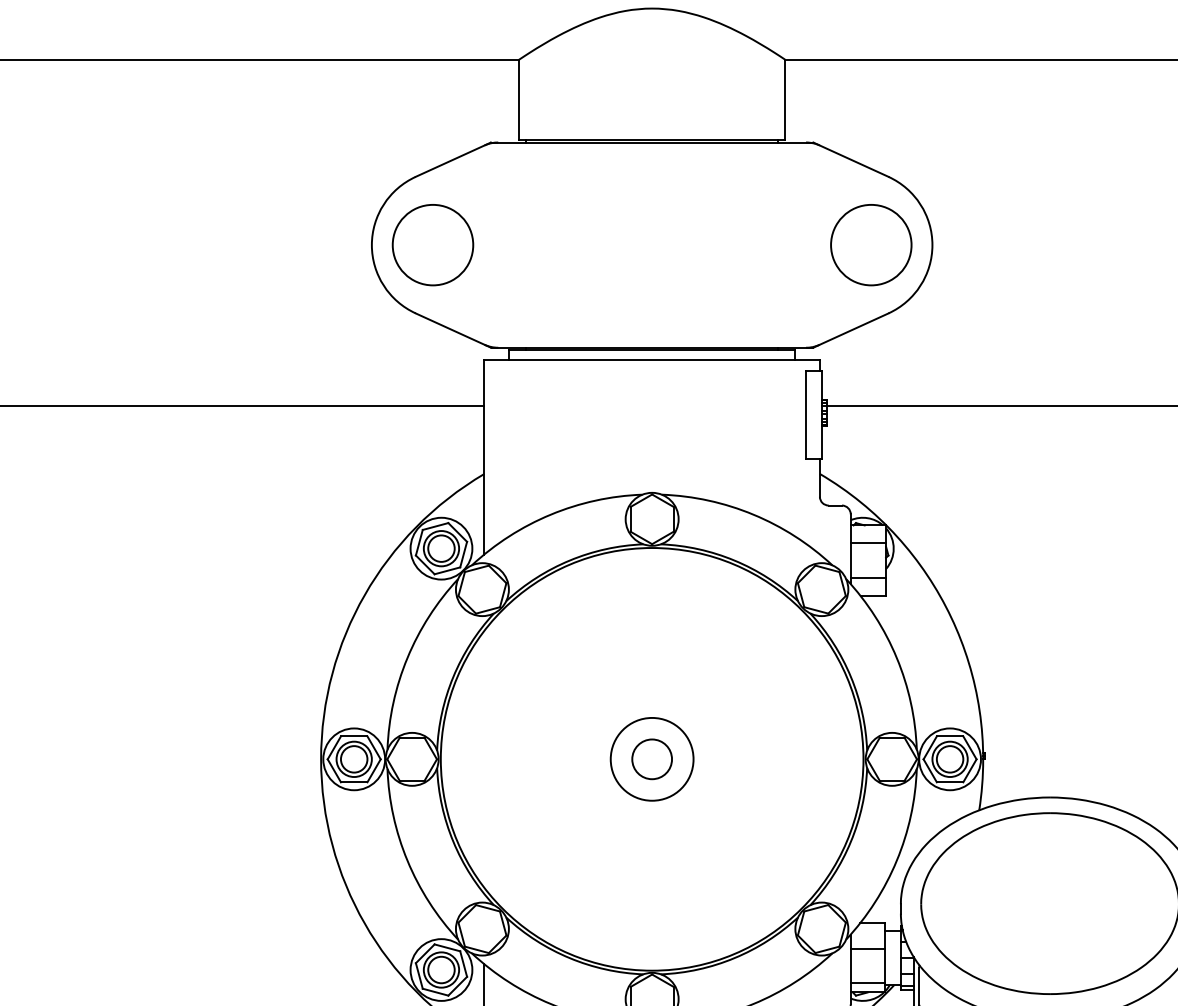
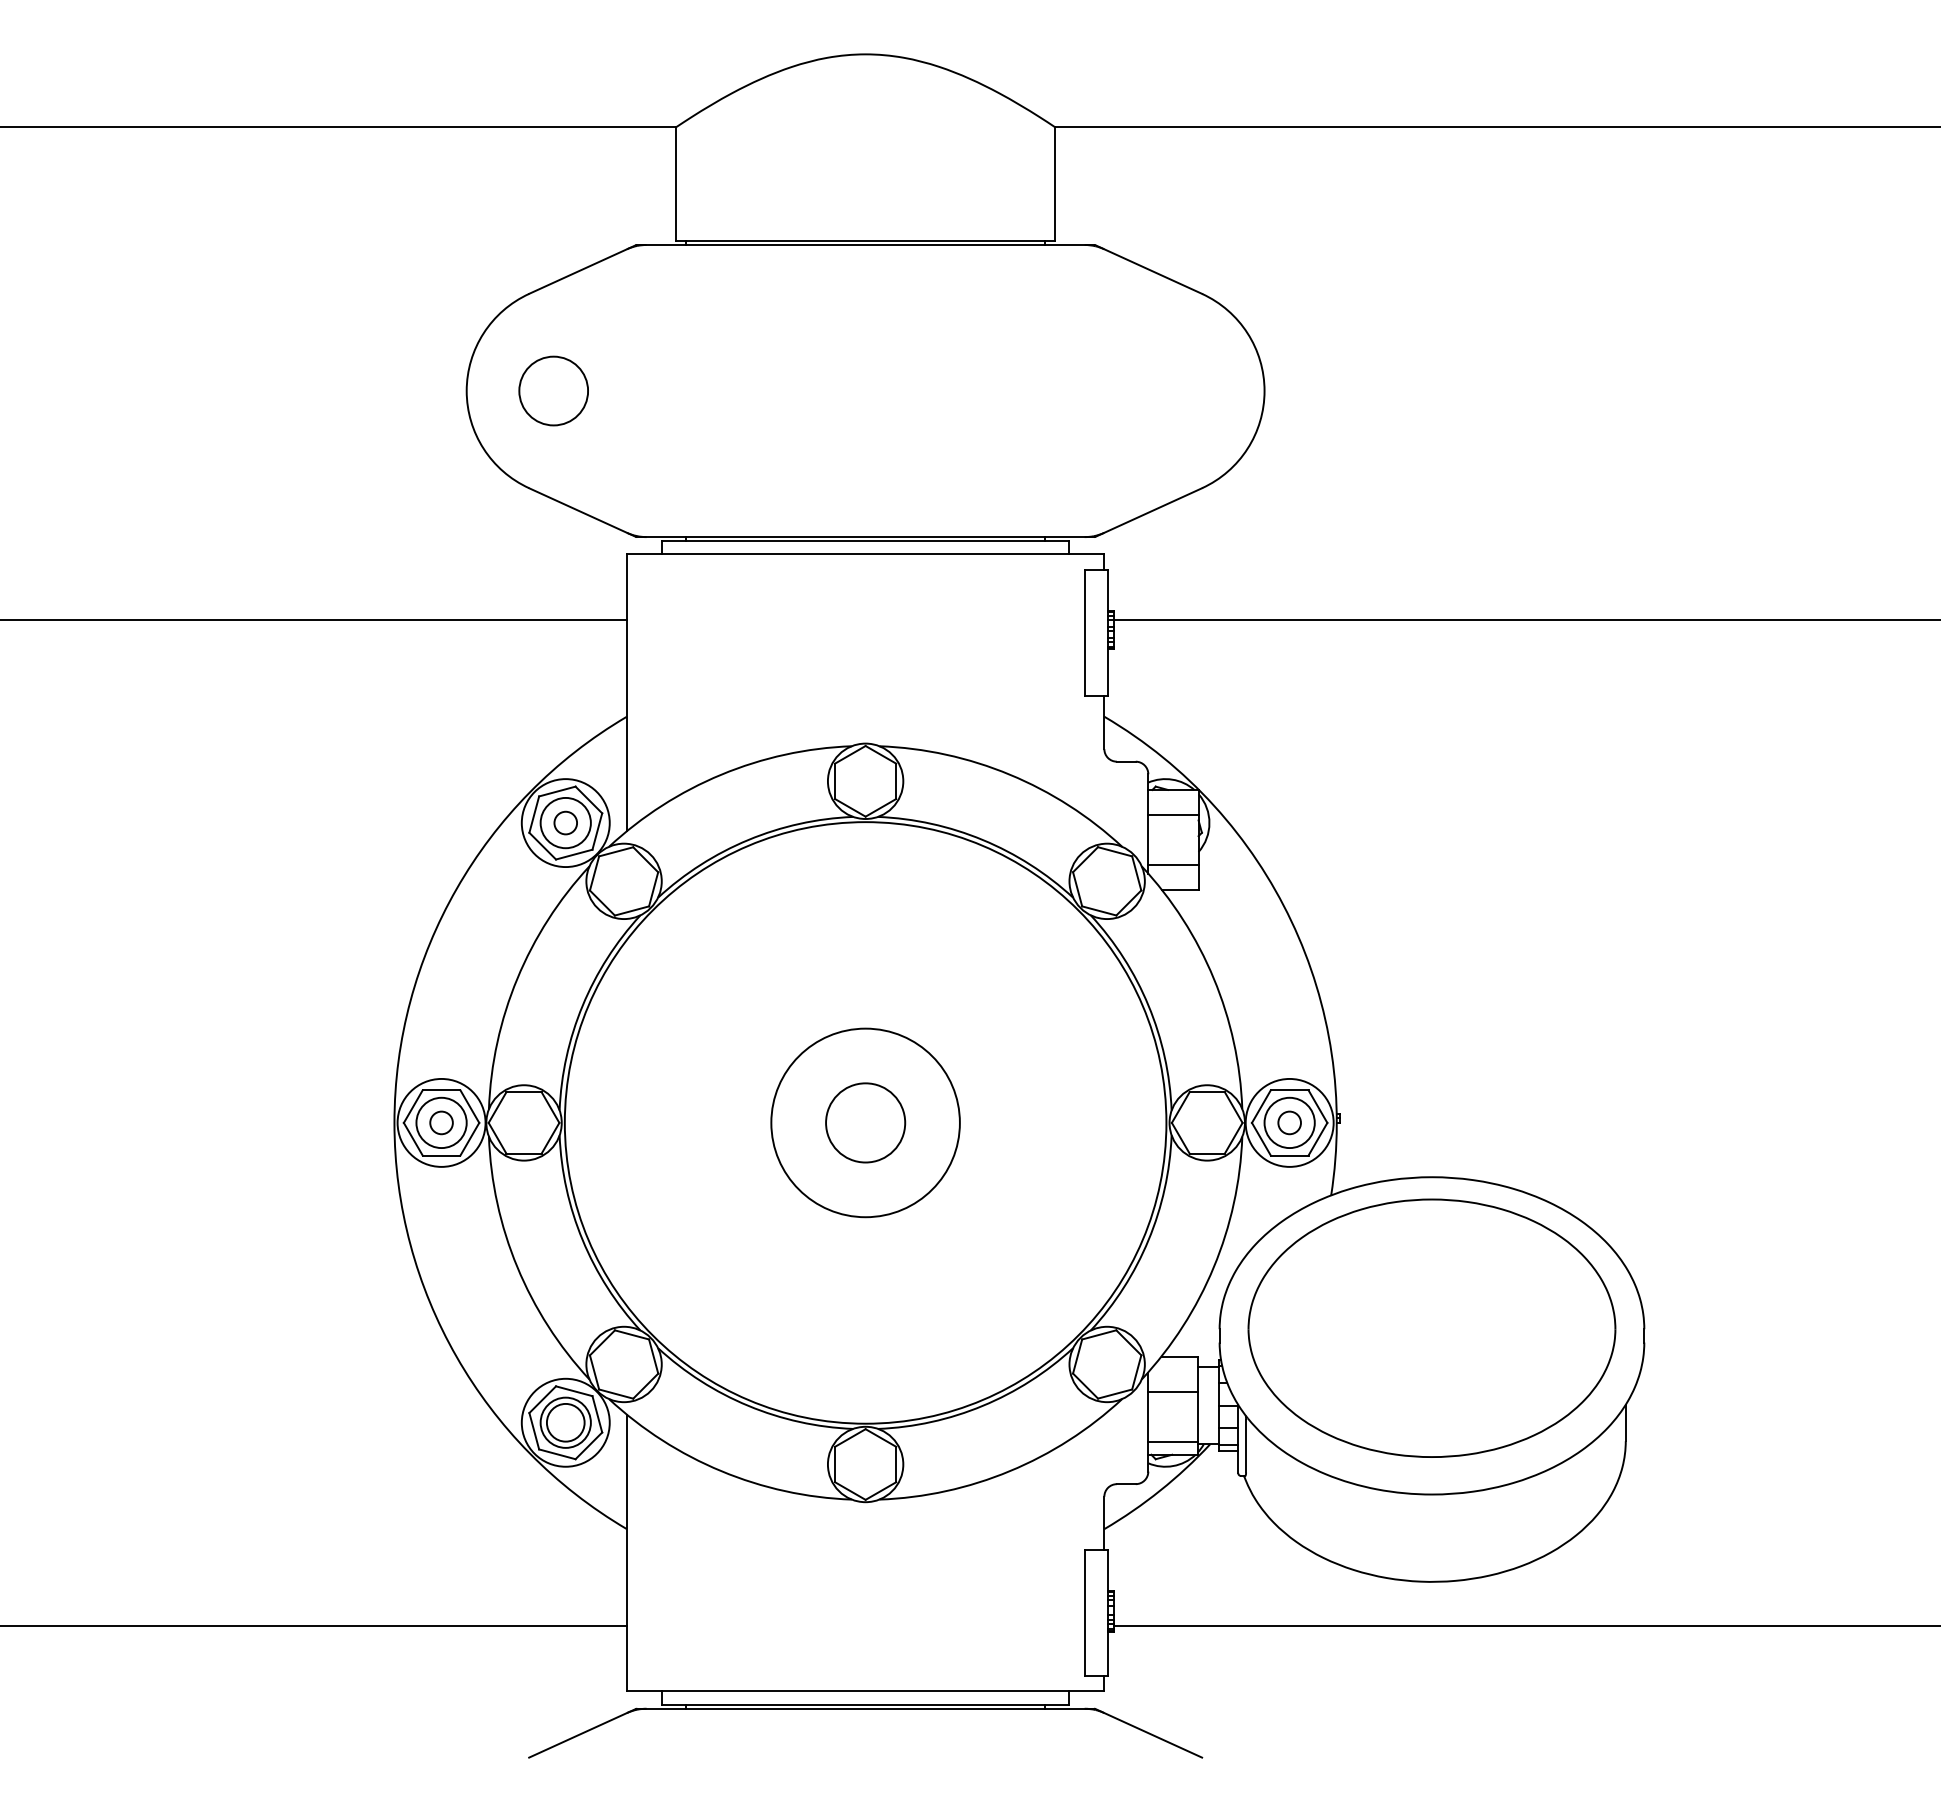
circle: (432, 244) -> (553, 390), size x0.6
circle: (871, 244) -> (1177, 390), removed
circle: (441, 548) -> (565, 822), size x0.6
circle: (354, 759) -> (441, 1122), size x0.6
circle: (652, 759) -> (865, 1122), size x1.4
circle: (652, 759) -> (865, 1122), size x1.6
circle: (949, 759) -> (1289, 1122), size x0.6

